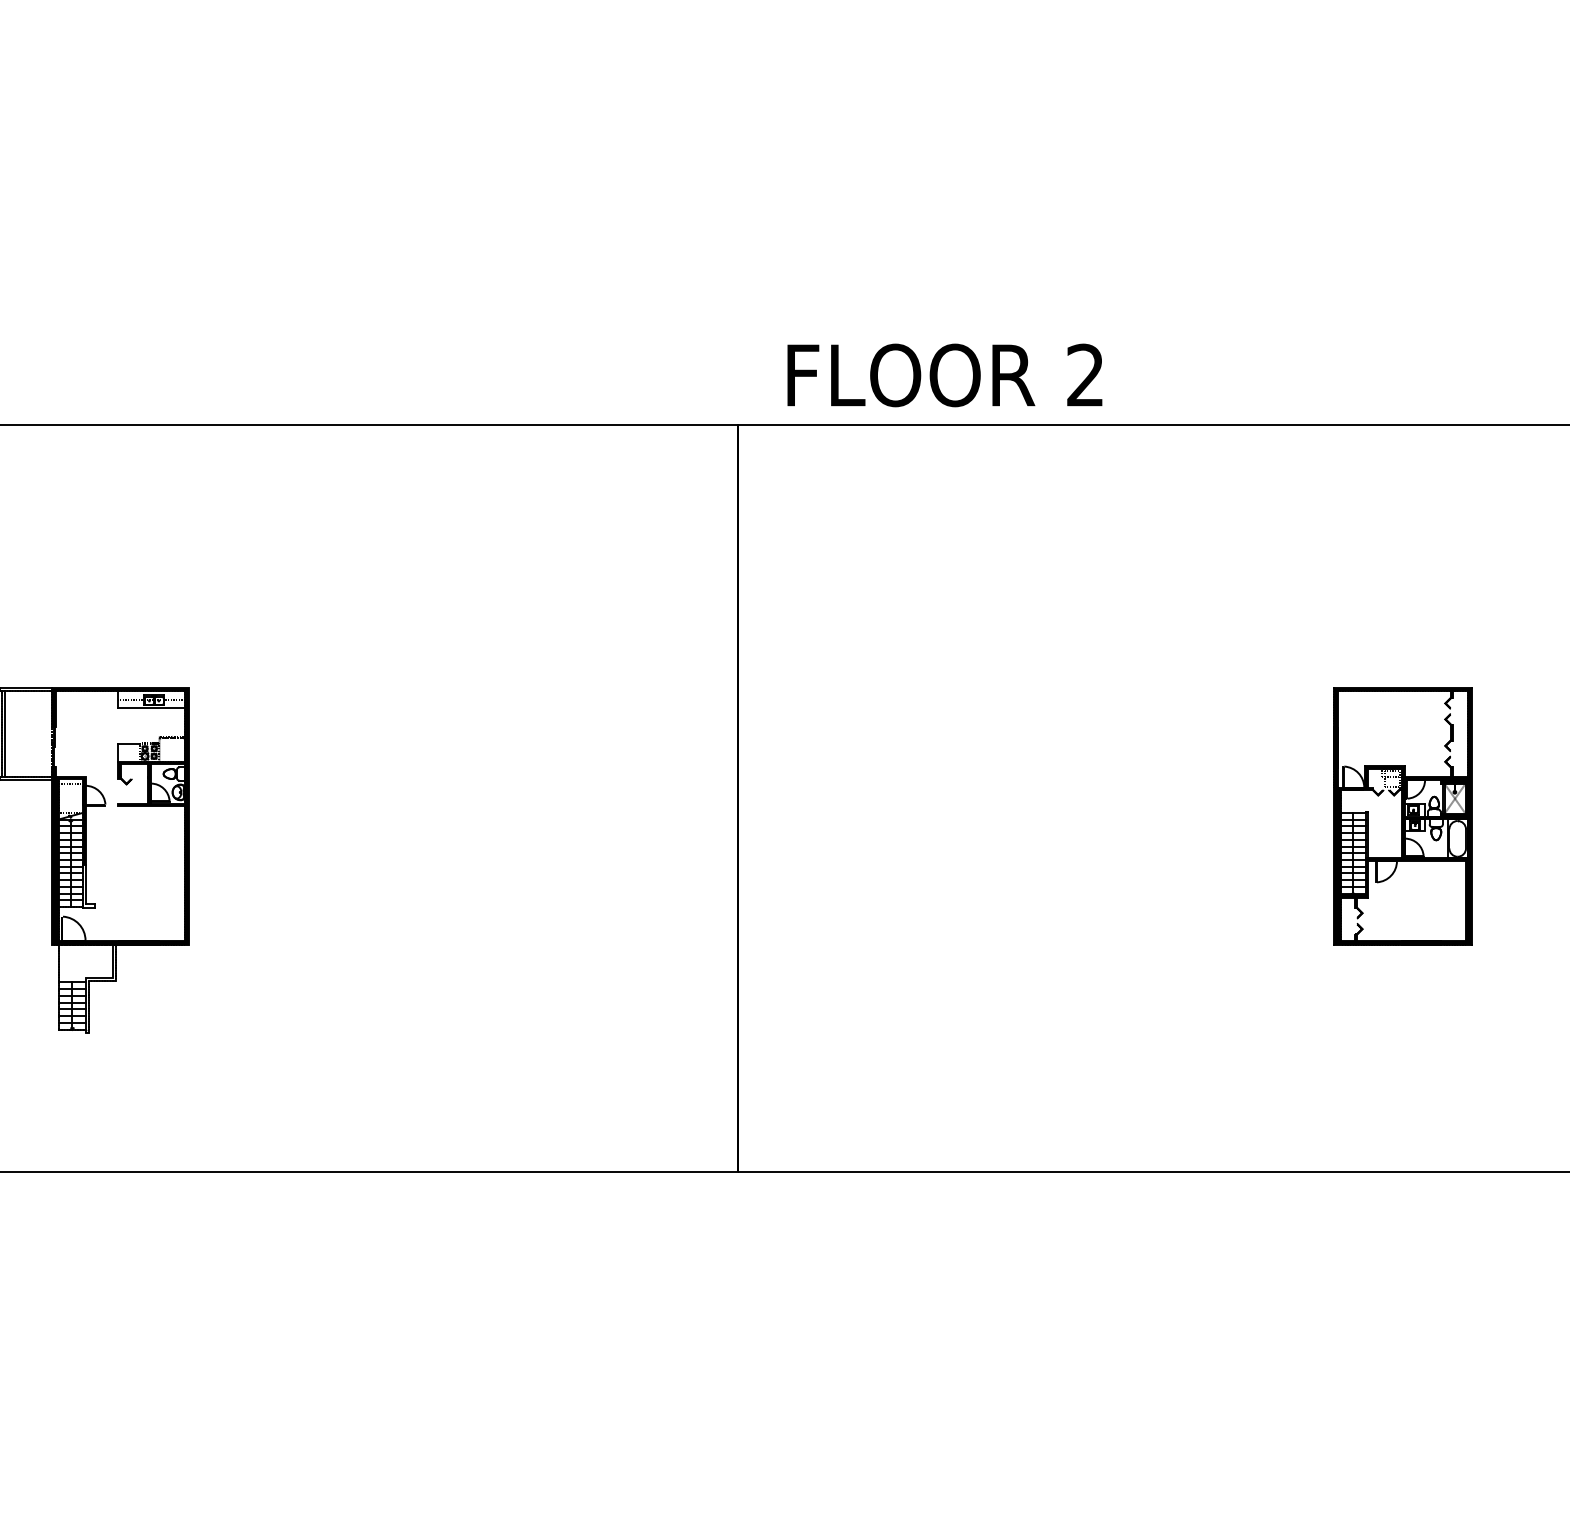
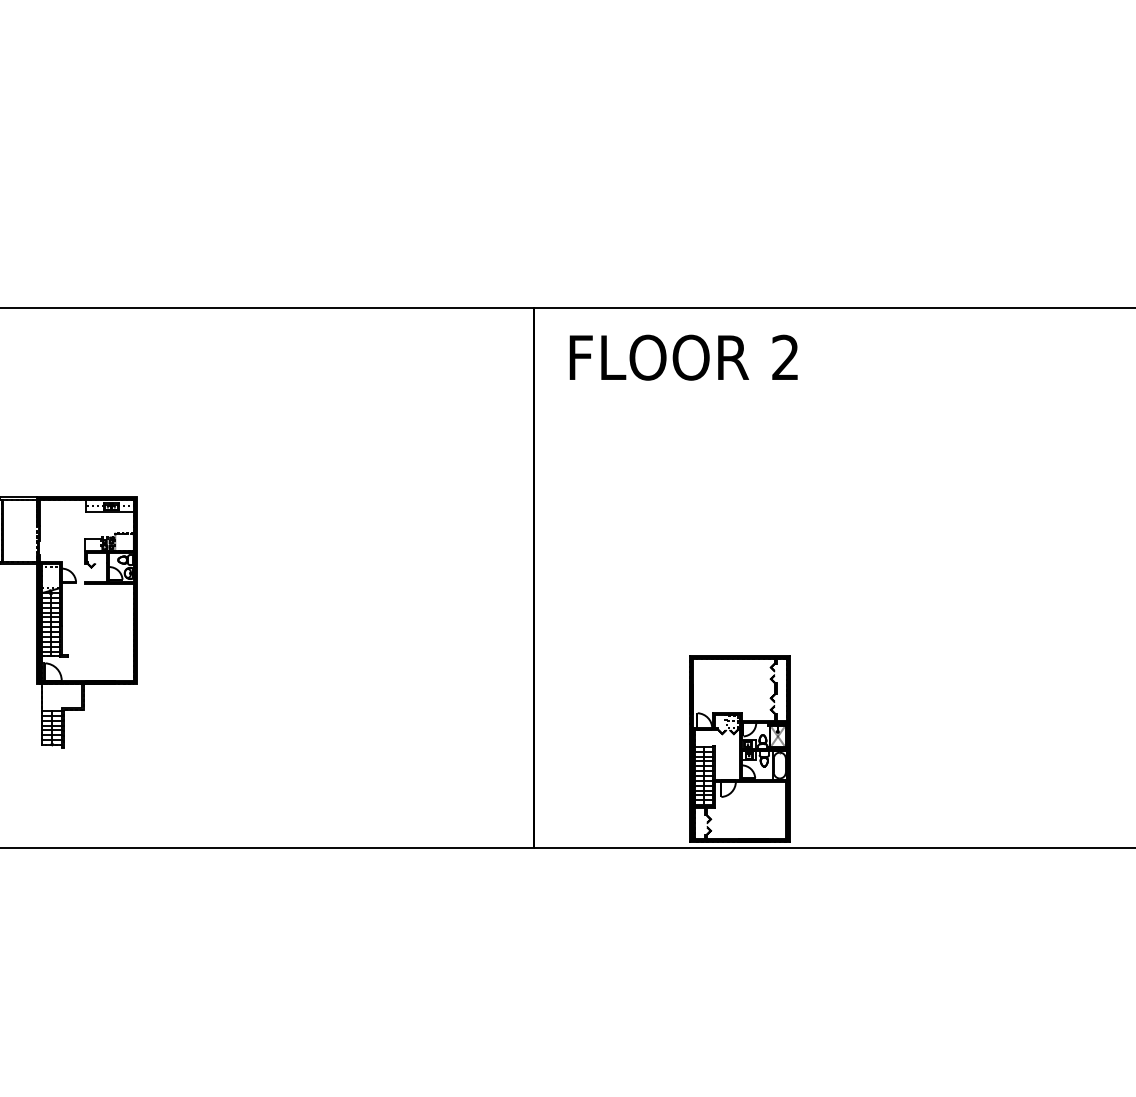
text: (944, 375) -> (683, 357), moved
part: (1402, 816) -> (739, 749), moved

